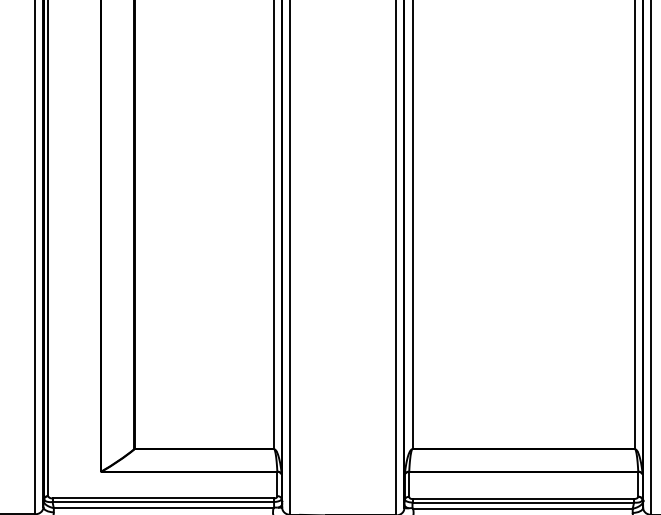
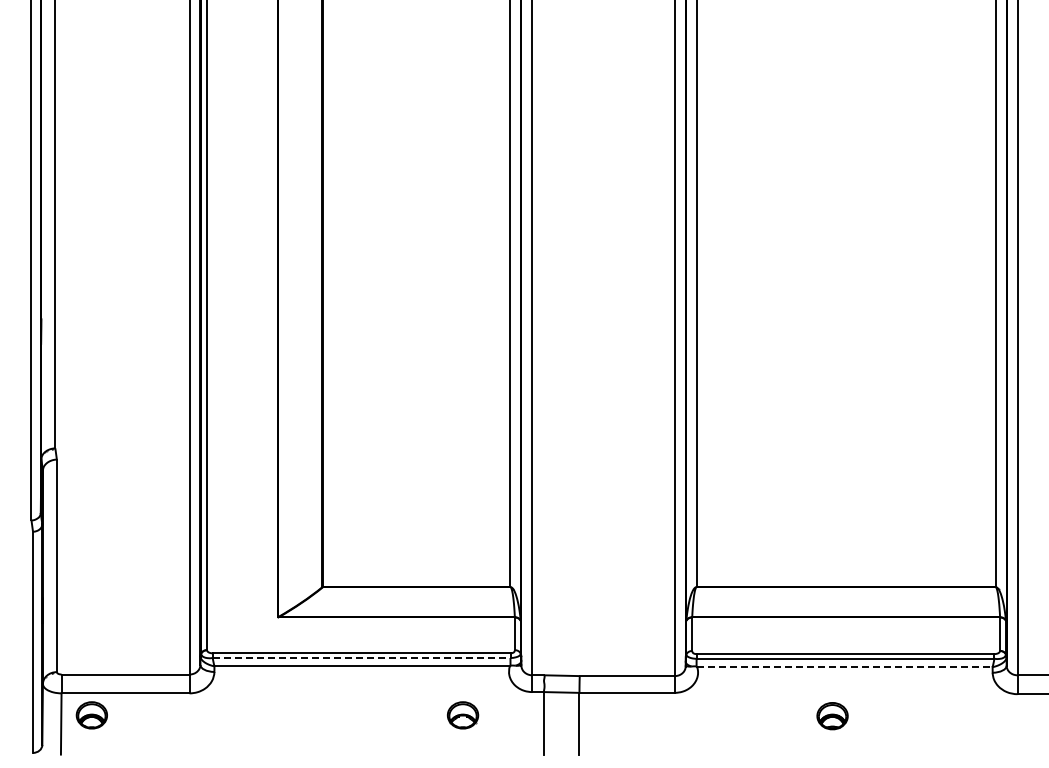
line: (163, 502) -> (361, 658), solid -> dashed
line: (522, 509) -> (844, 667), solid -> dashed

